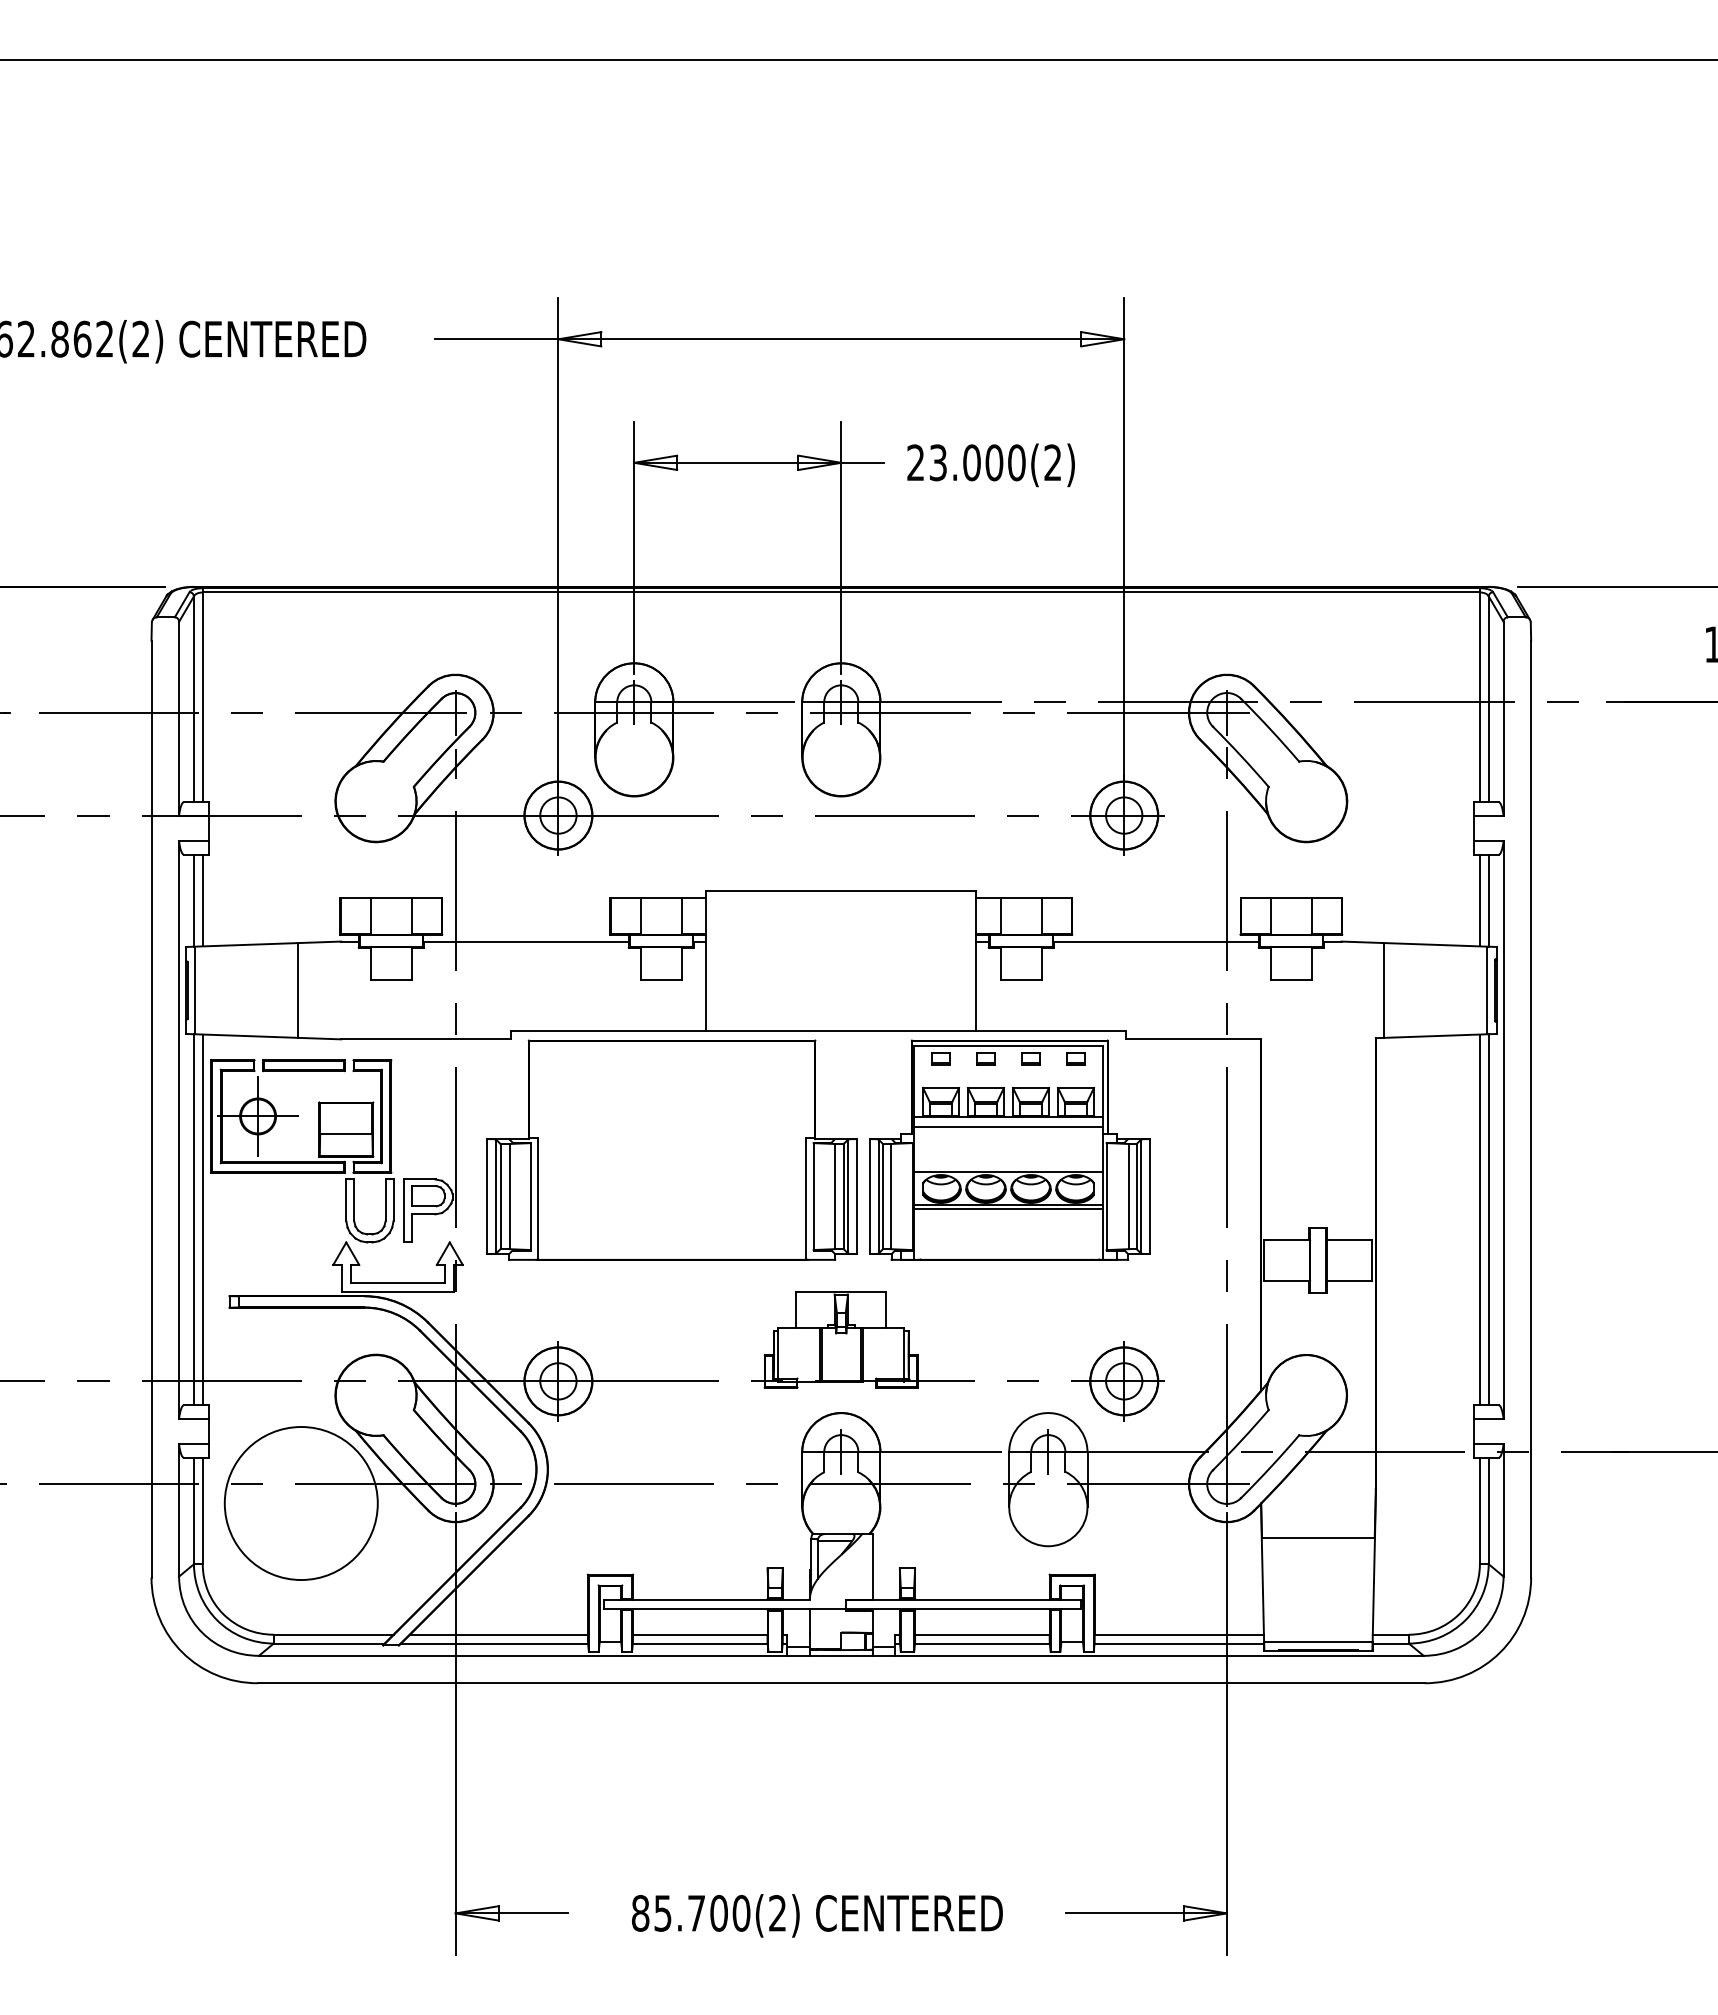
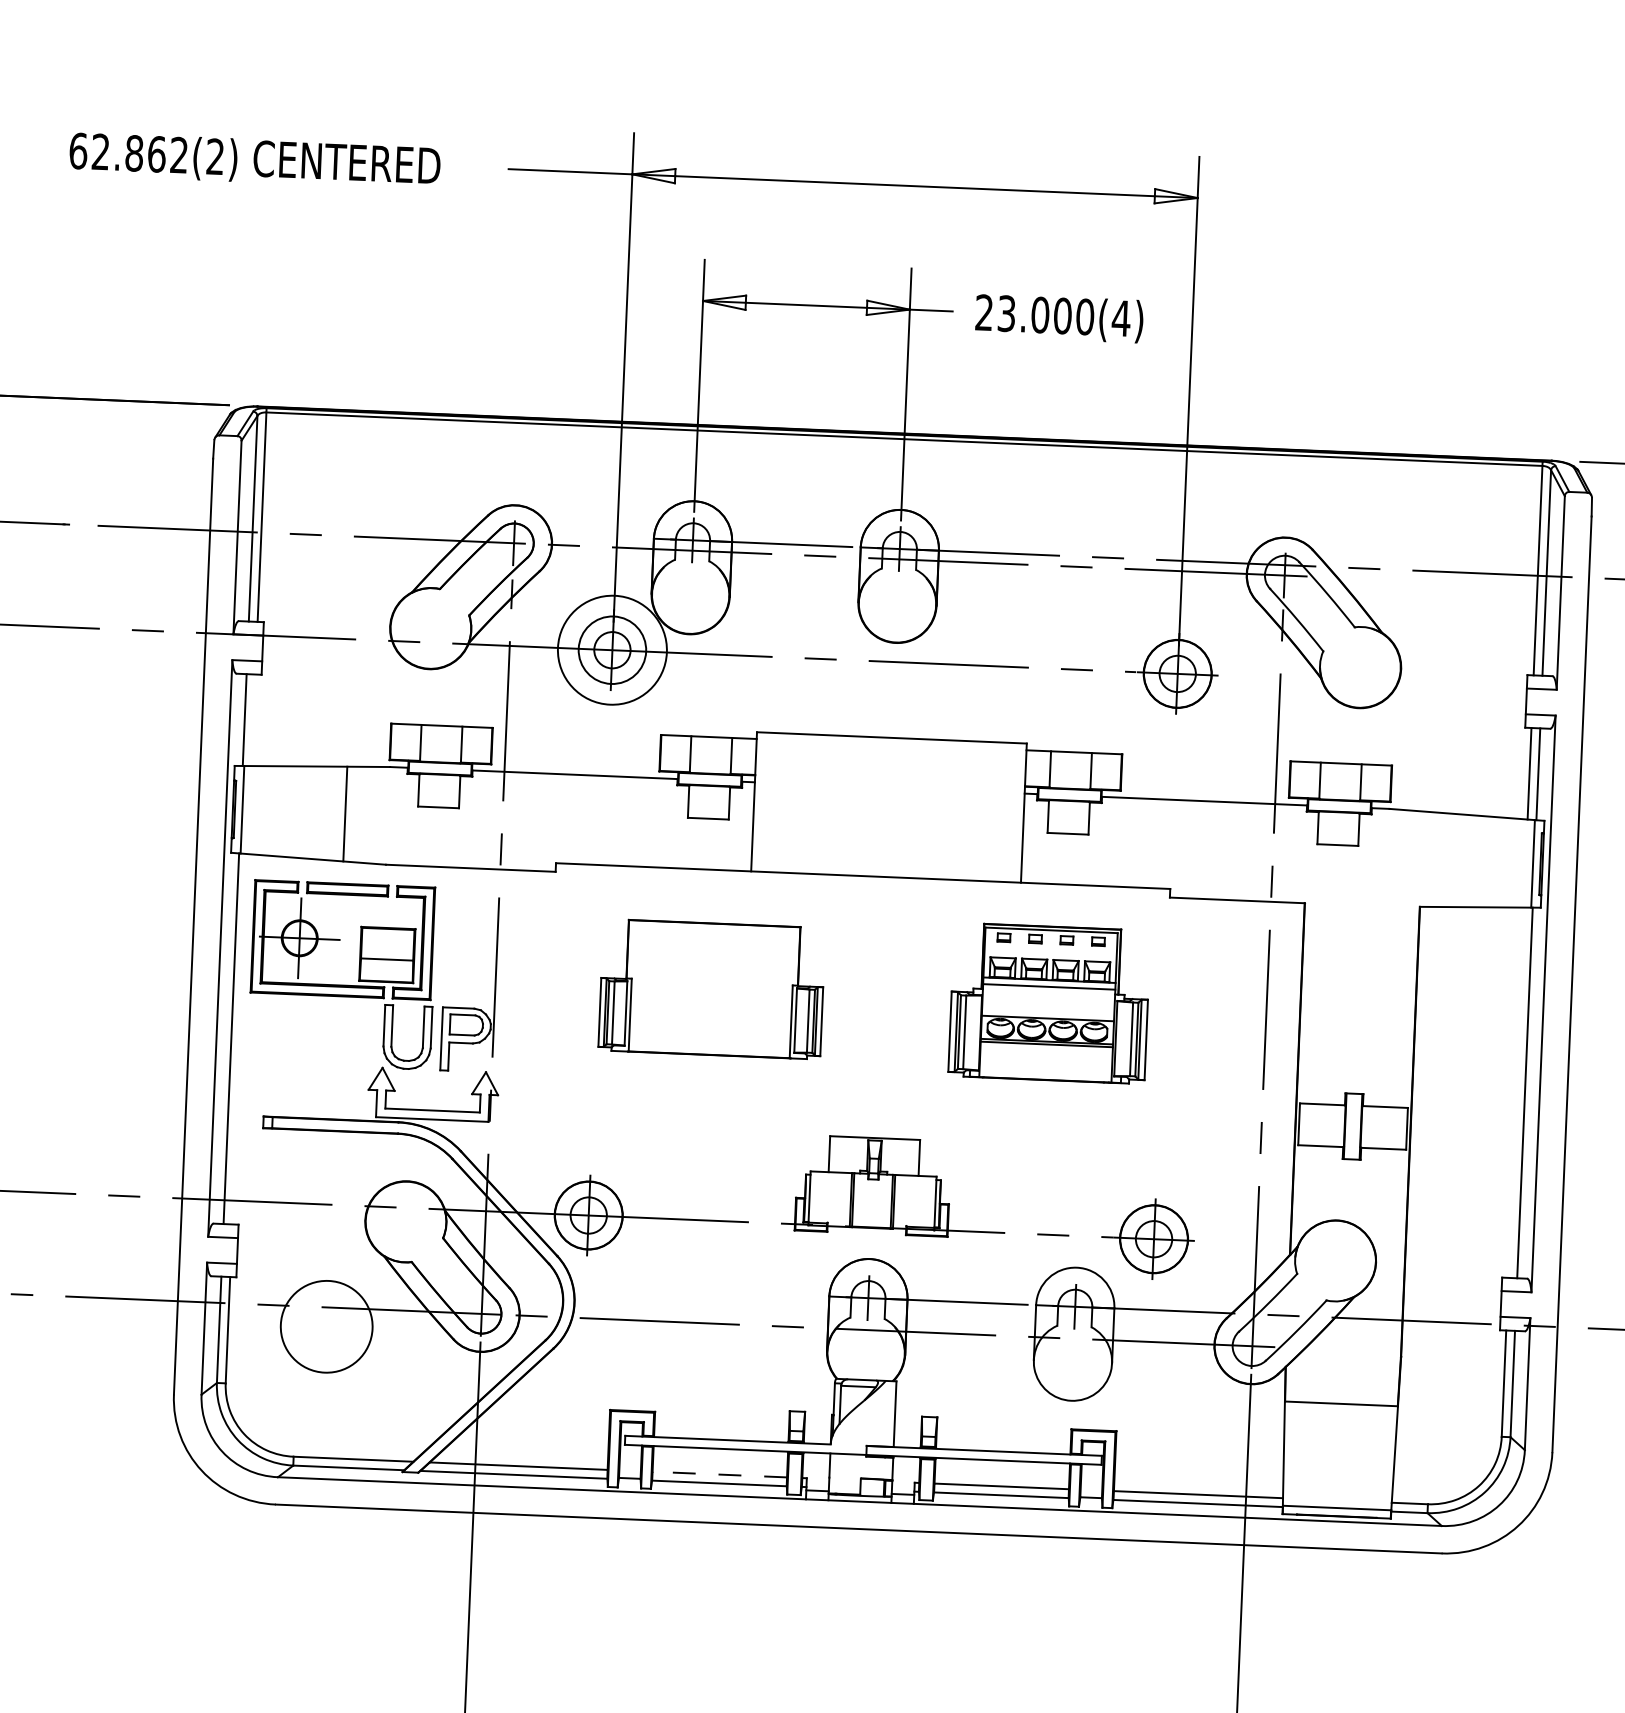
text: (1052, 462) -> (1120, 318), 23.000(2) -> 23.000(4)
circle: (558, 815) -> (612, 650), size x1.6
line: (202, 900) -> (253, 720), removed
line: (1384, 990) -> (1430, 859), removed
part: (671, 1149) -> (711, 988), size x0.6
part: (1009, 1149) -> (1049, 1002), size x0.7
line: (202, 1219) -> (239, 1038), removed
line: (1479, 1219) -> (1515, 1092), removed
circle: (300, 1503) -> (325, 1326), size x0.6
line: (699, 1634) -> (719, 1474), solid -> dashed

